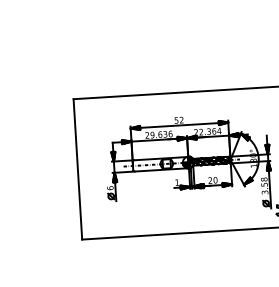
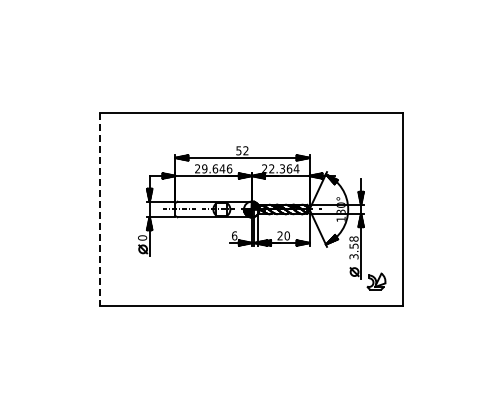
text: (165, 134) -> (222, 168), 29.636 -> 29.646
line: (77, 169) -> (99, 209), solid -> dashed
text: (177, 182) -> (234, 235), 1 -> 6
text: (110, 187) -> (142, 237), 6 -> 0

